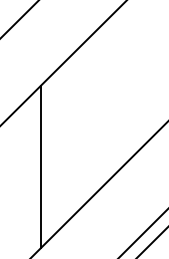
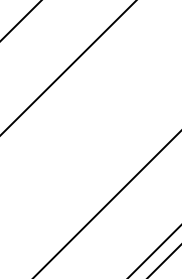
line: (41, 166) -> (44, 179), removed

